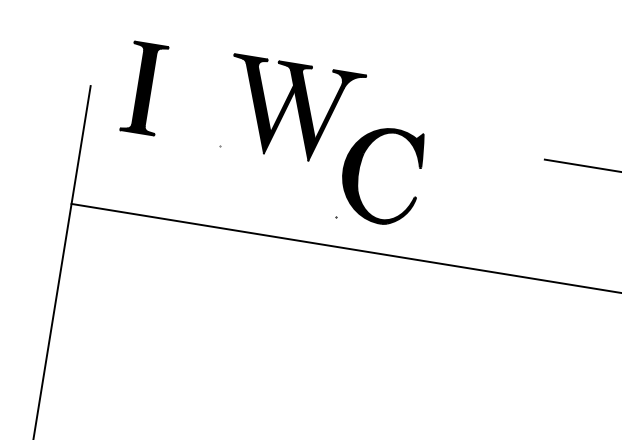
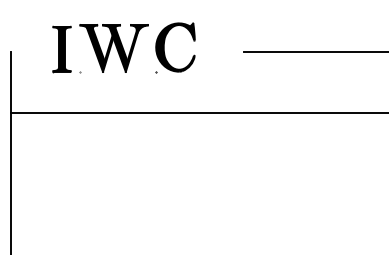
part: (143, 88) -> (61, 49), moved
part: (359, 171) -> (164, 47), moved

